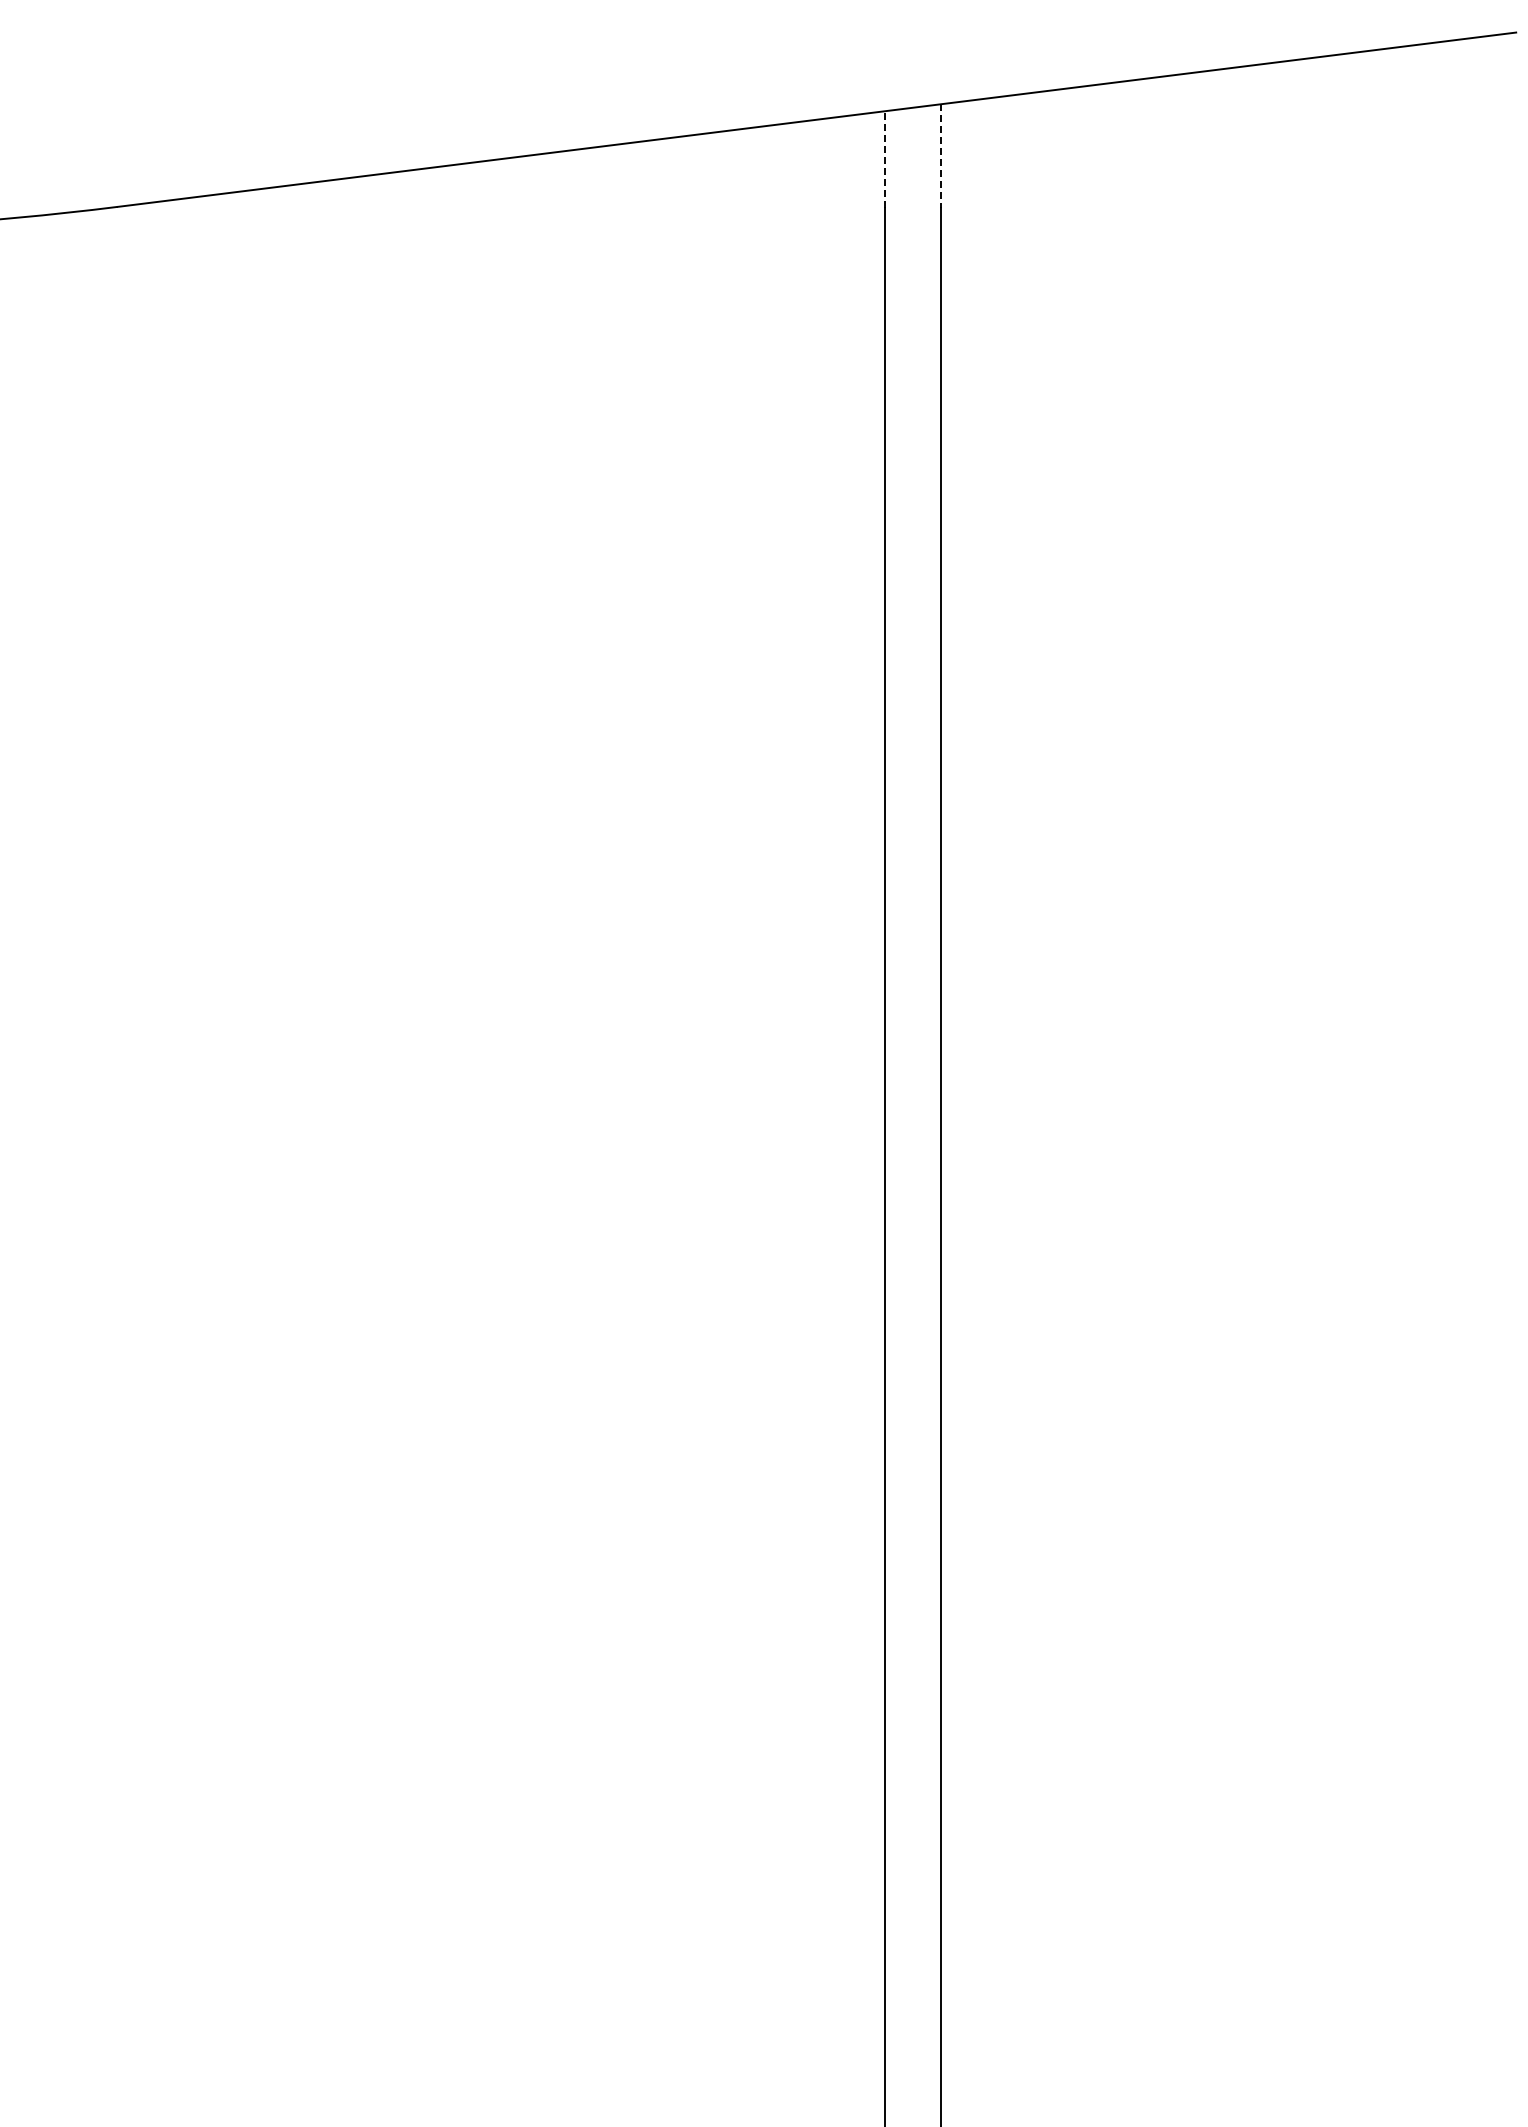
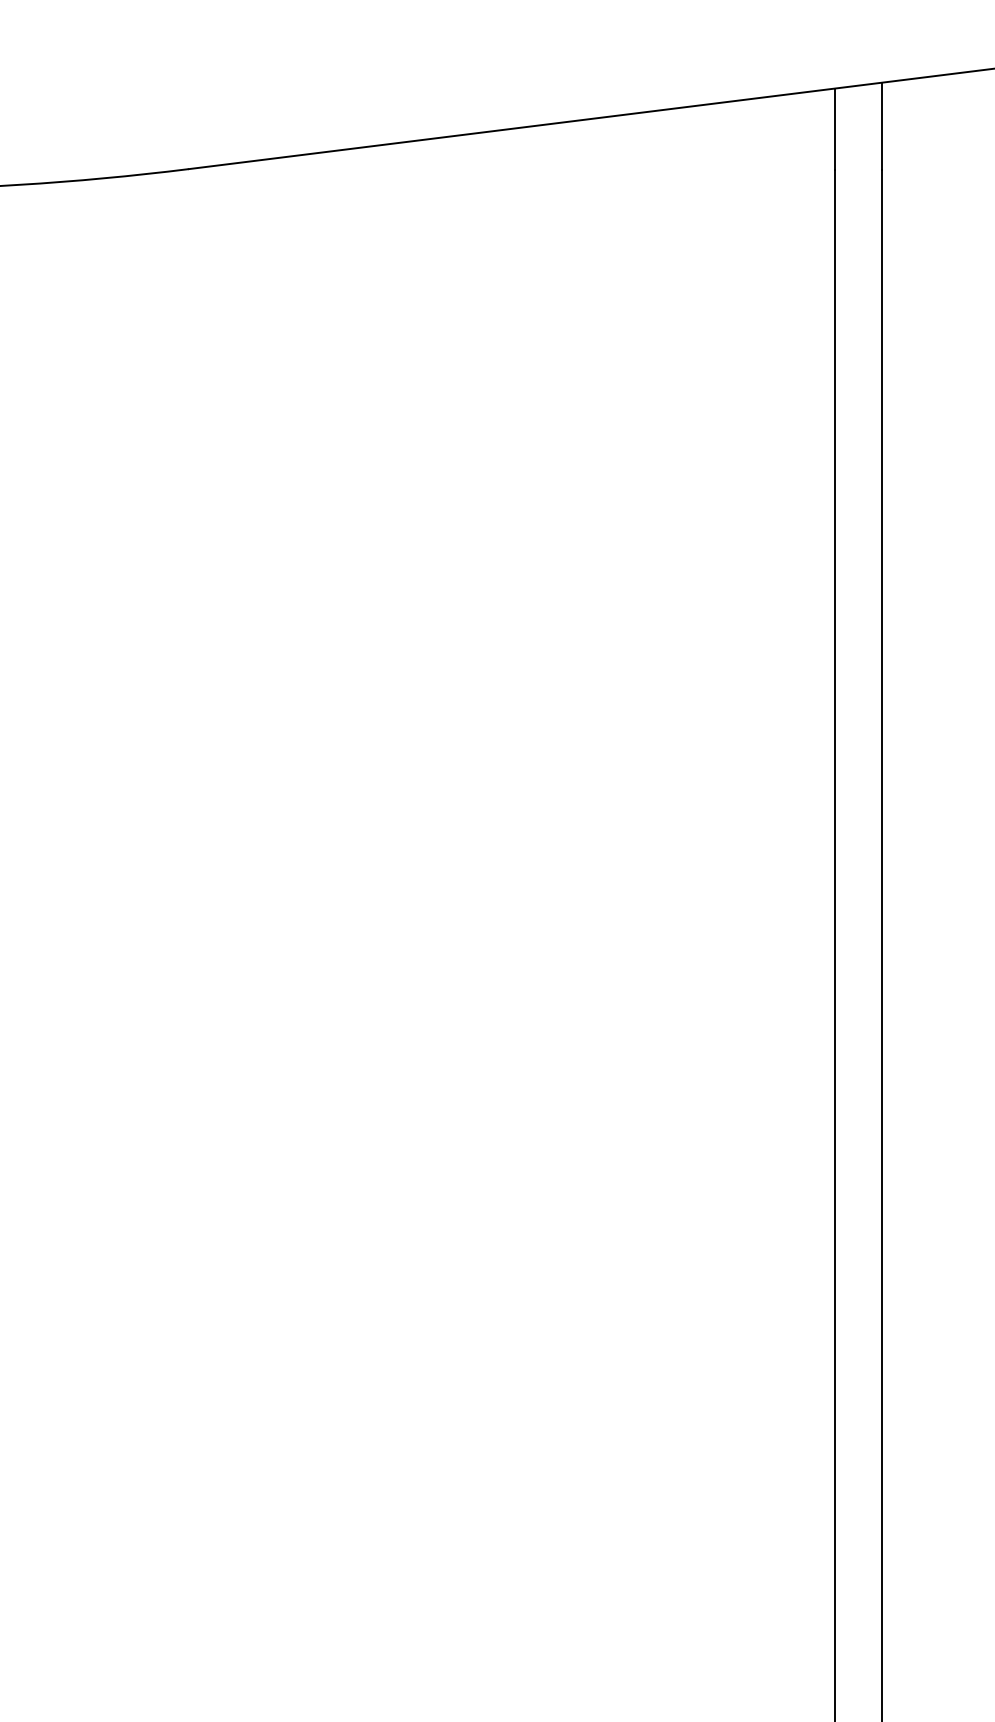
line: (940, 156) -> (882, 126), dashed -> solid
line: (884, 159) -> (834, 129), dashed -> solid

